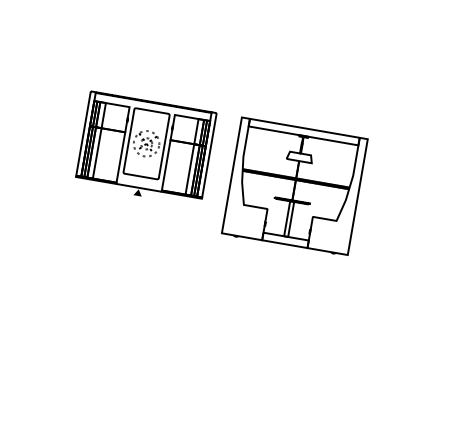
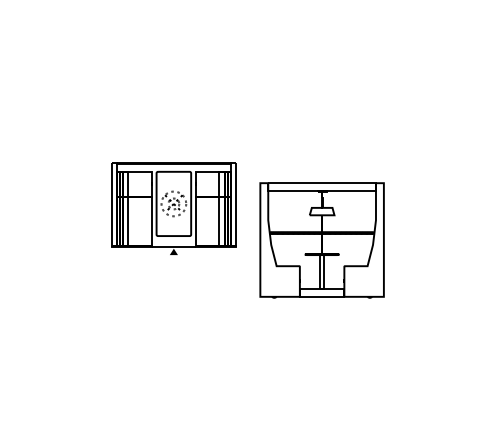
part: (294, 186) -> (321, 240), moved

